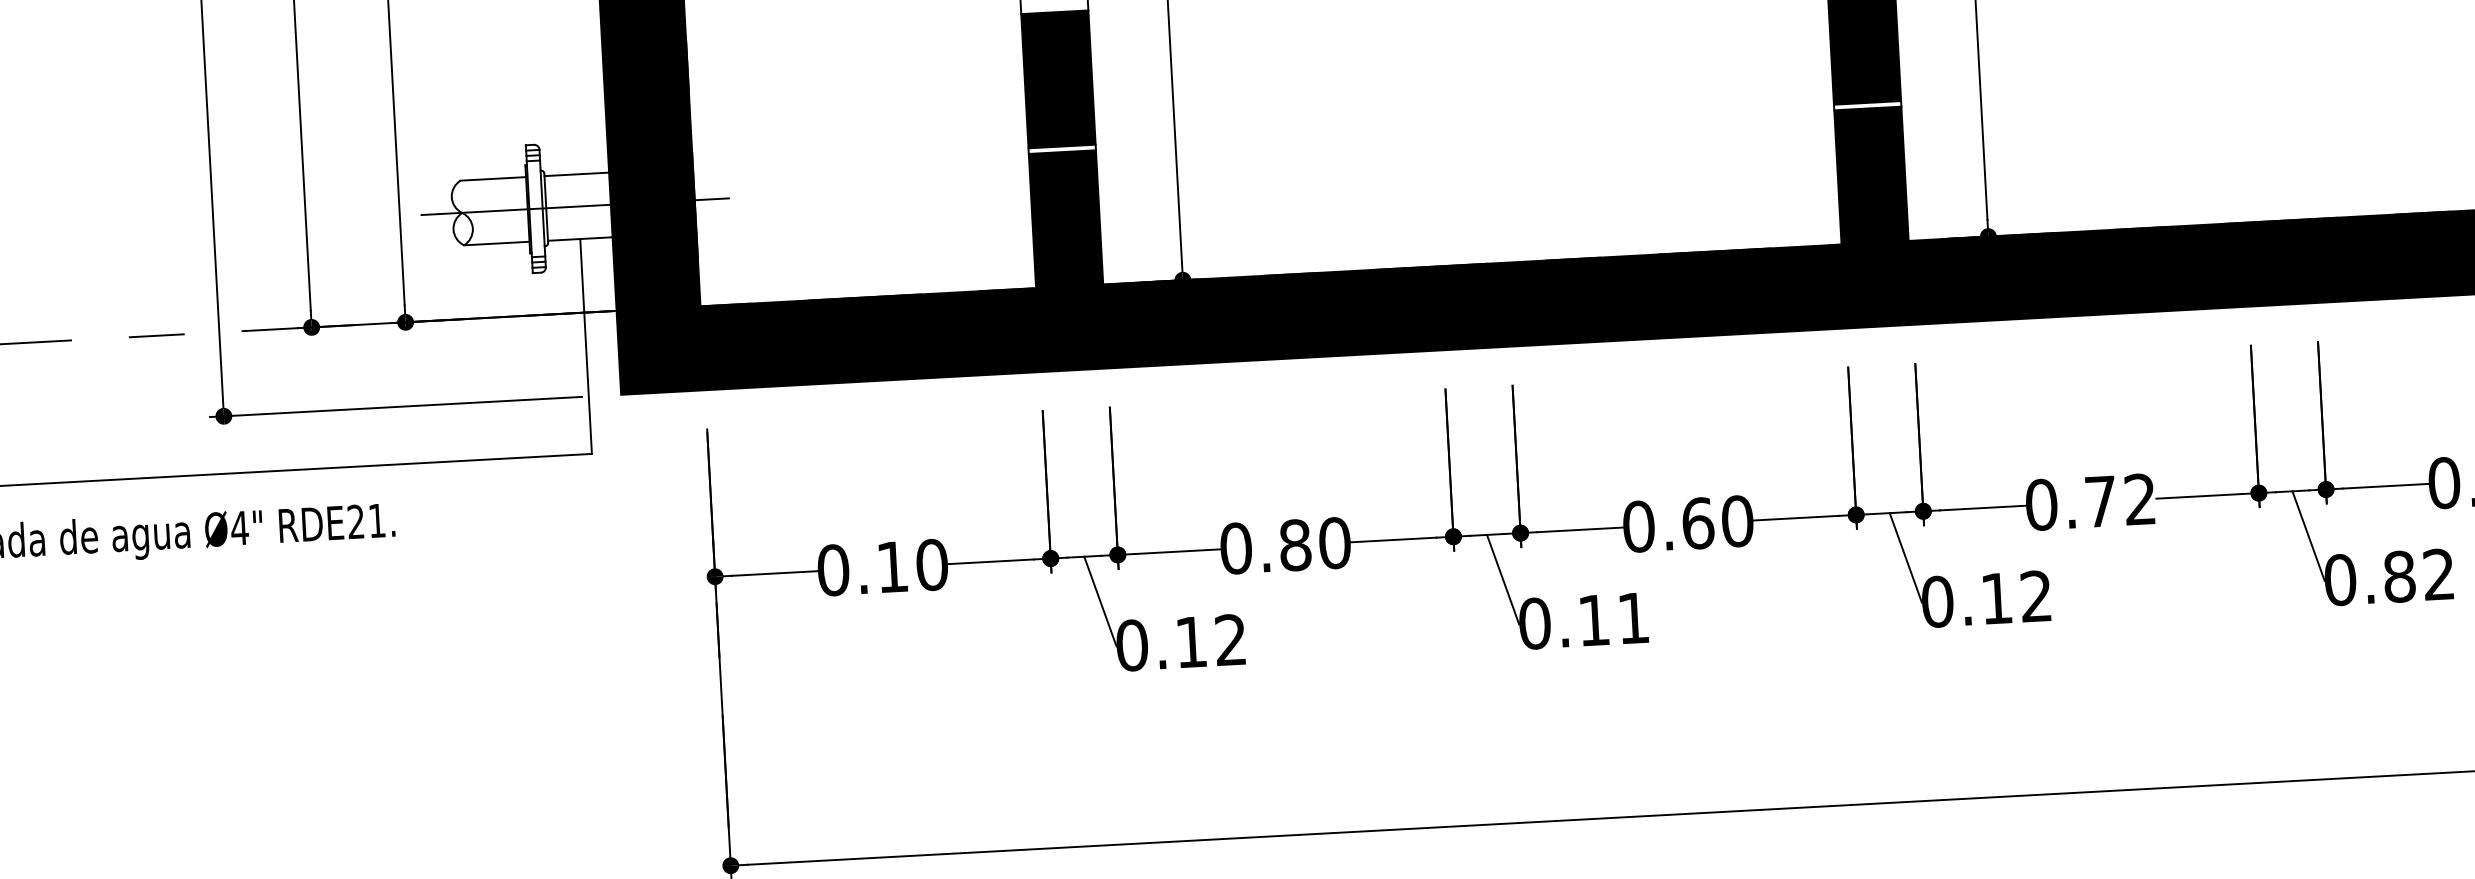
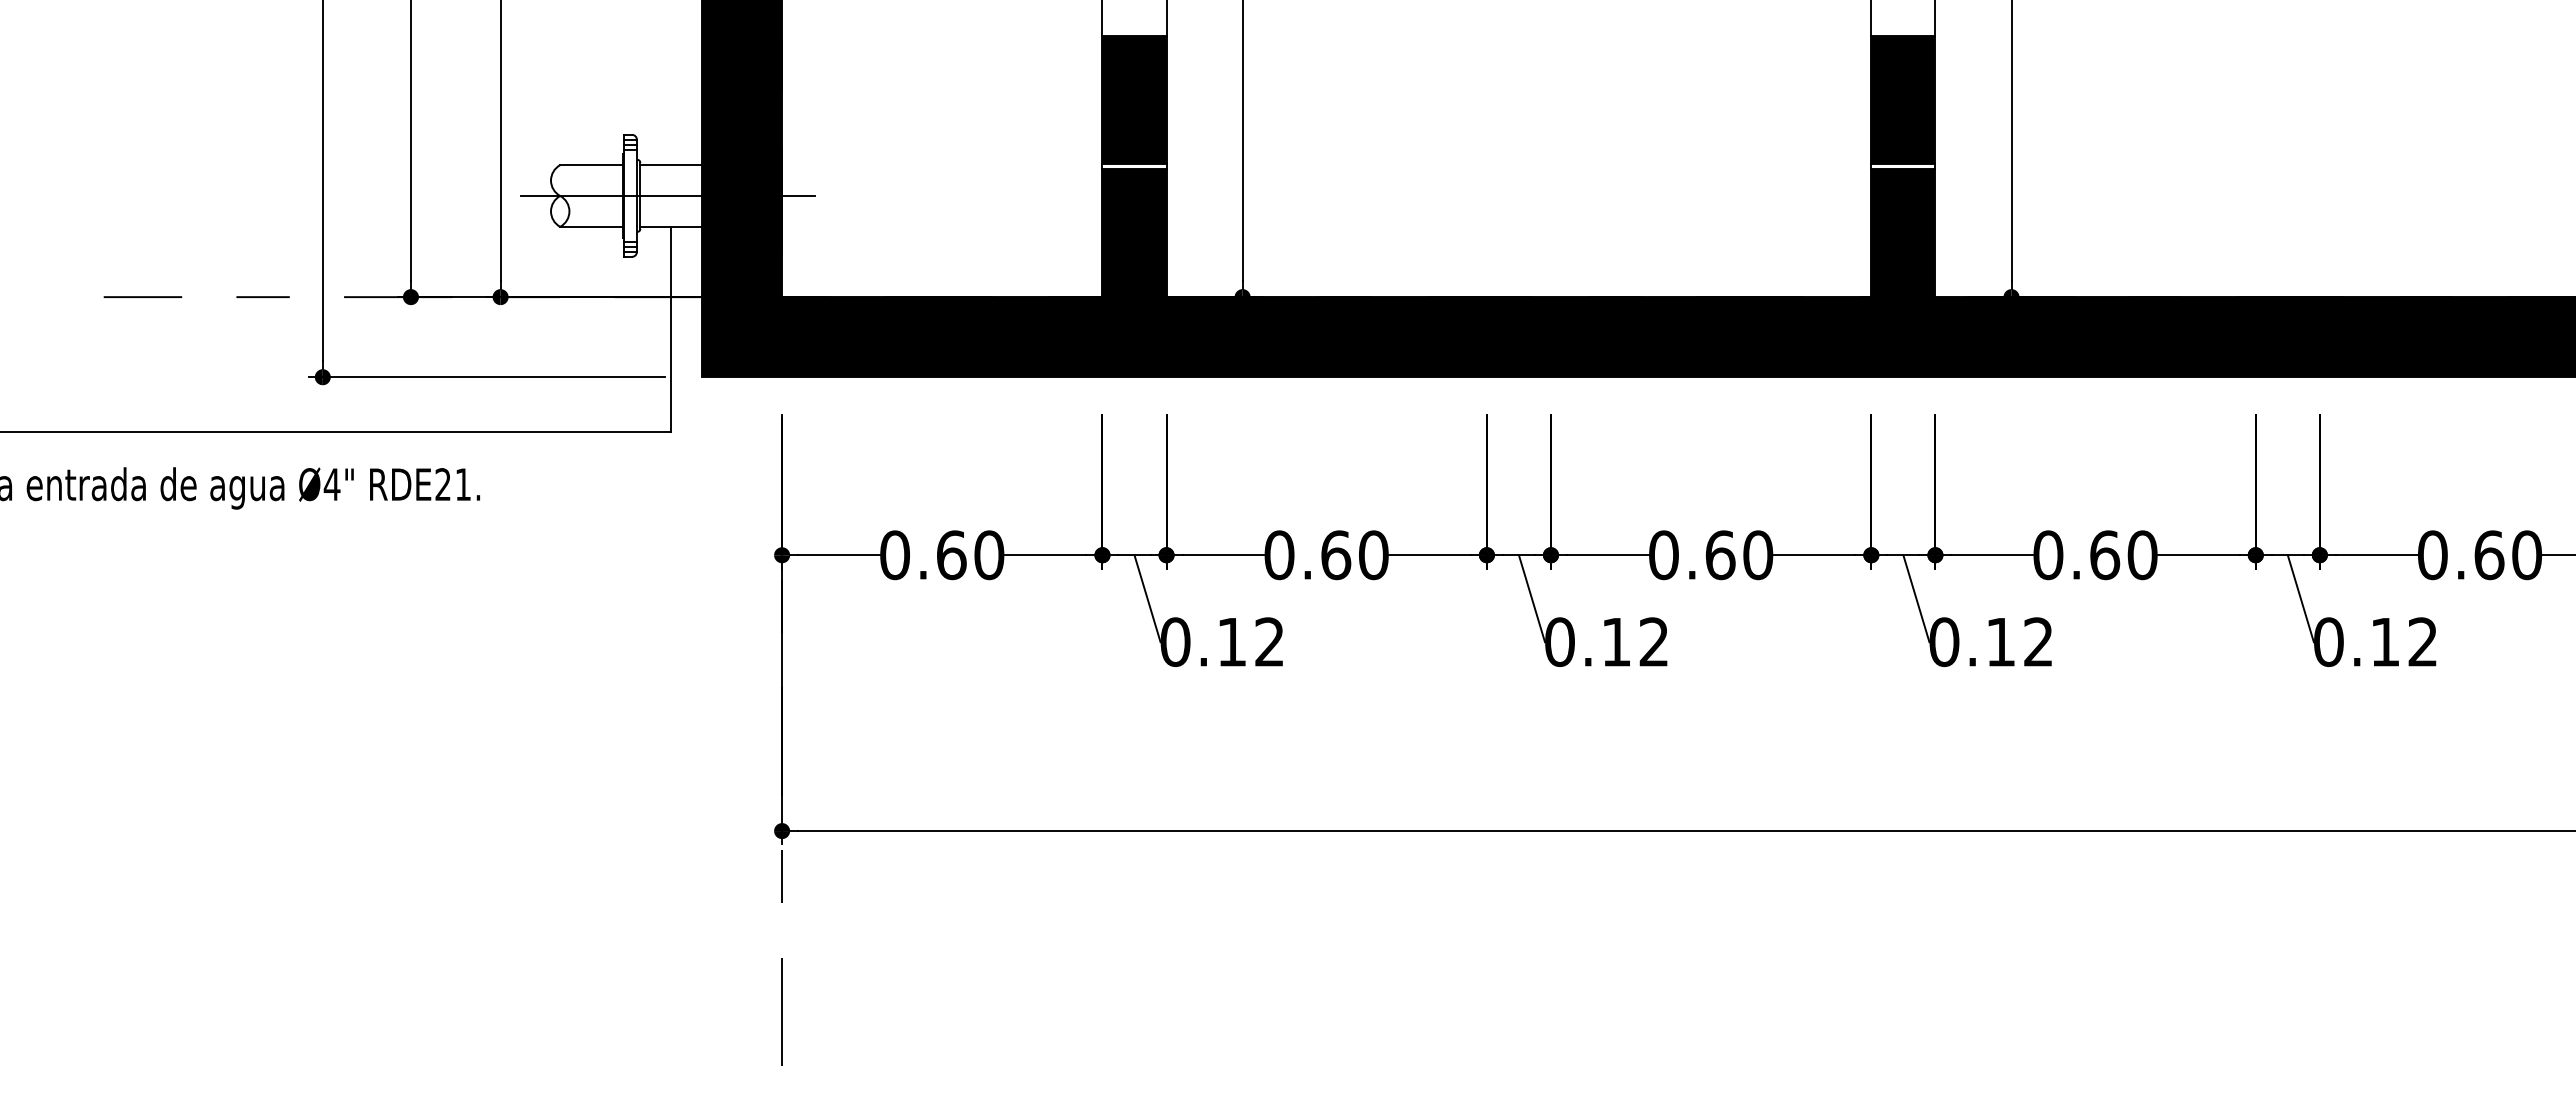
text: (2120, 500) -> (2123, 555), 0.72 -> 0.60
text: (1295, 545) -> (1336, 555), 0.80 -> 0.60
text: (892, 567) -> (951, 555), 0.10 -> 0.60
text: (2399, 577) -> (2385, 642), 0.82 -> 0.12
text: (1632, 617) -> (1653, 641), 0.11 -> 0.12

